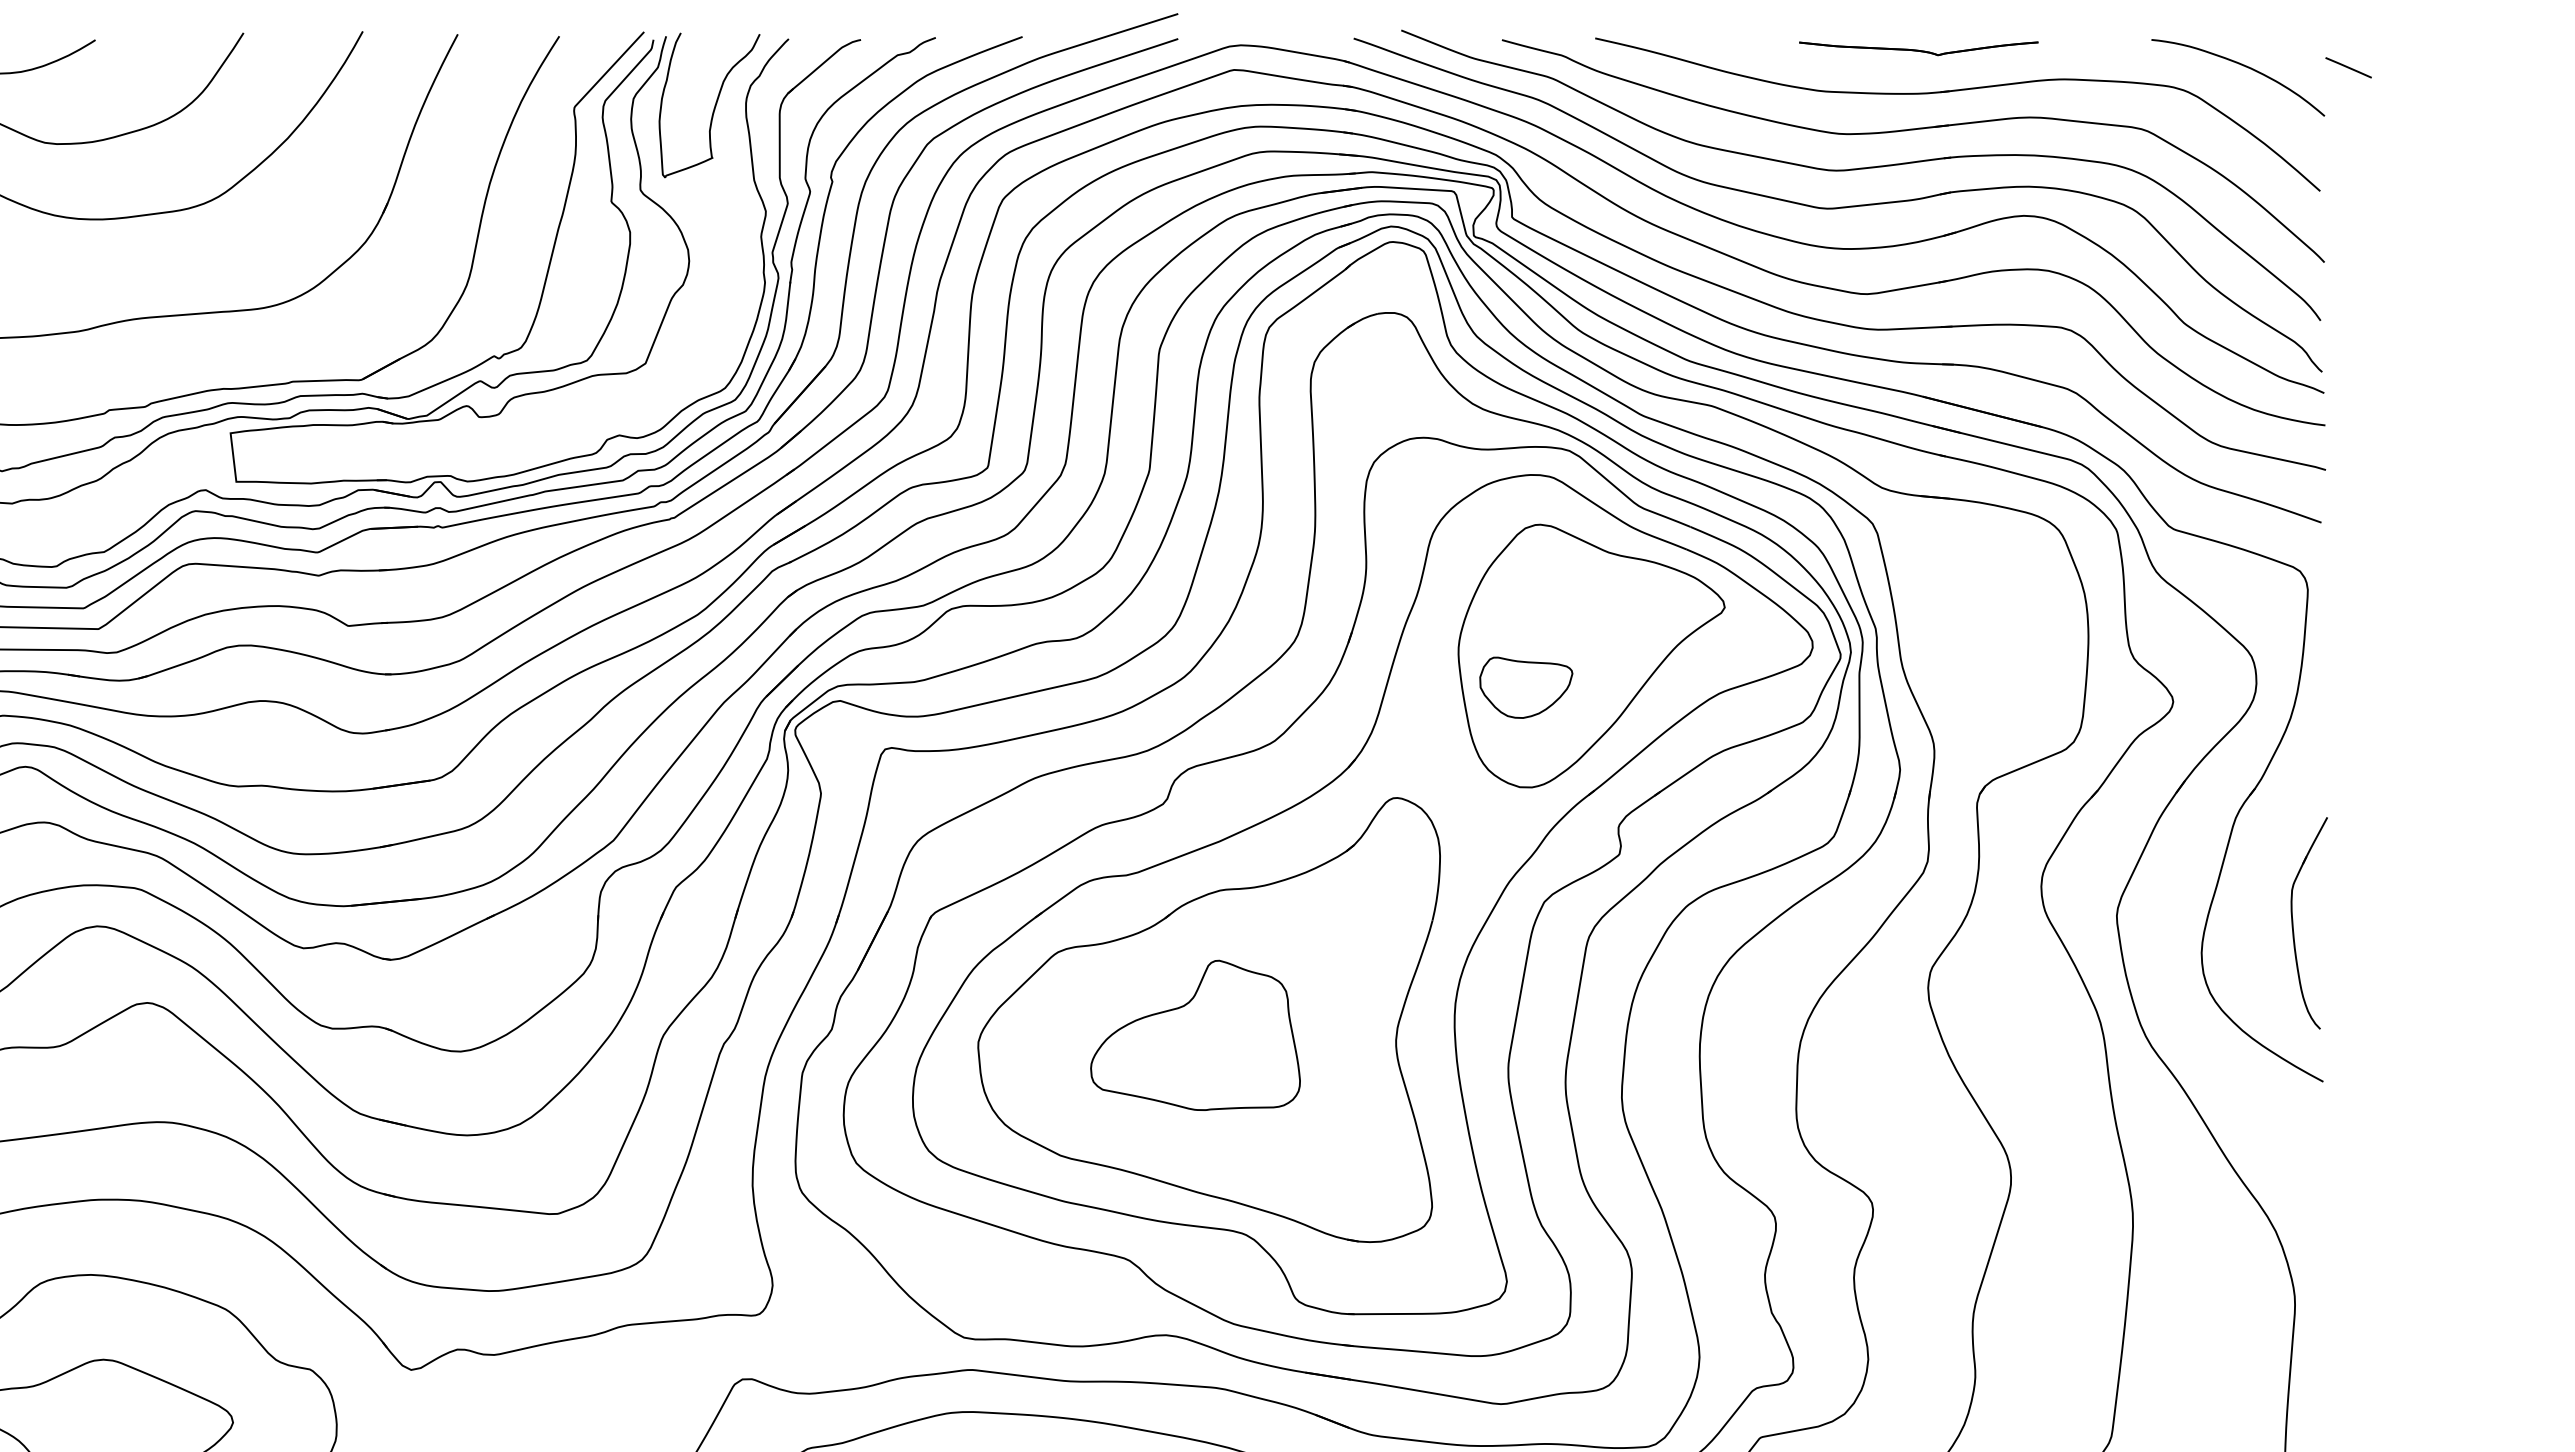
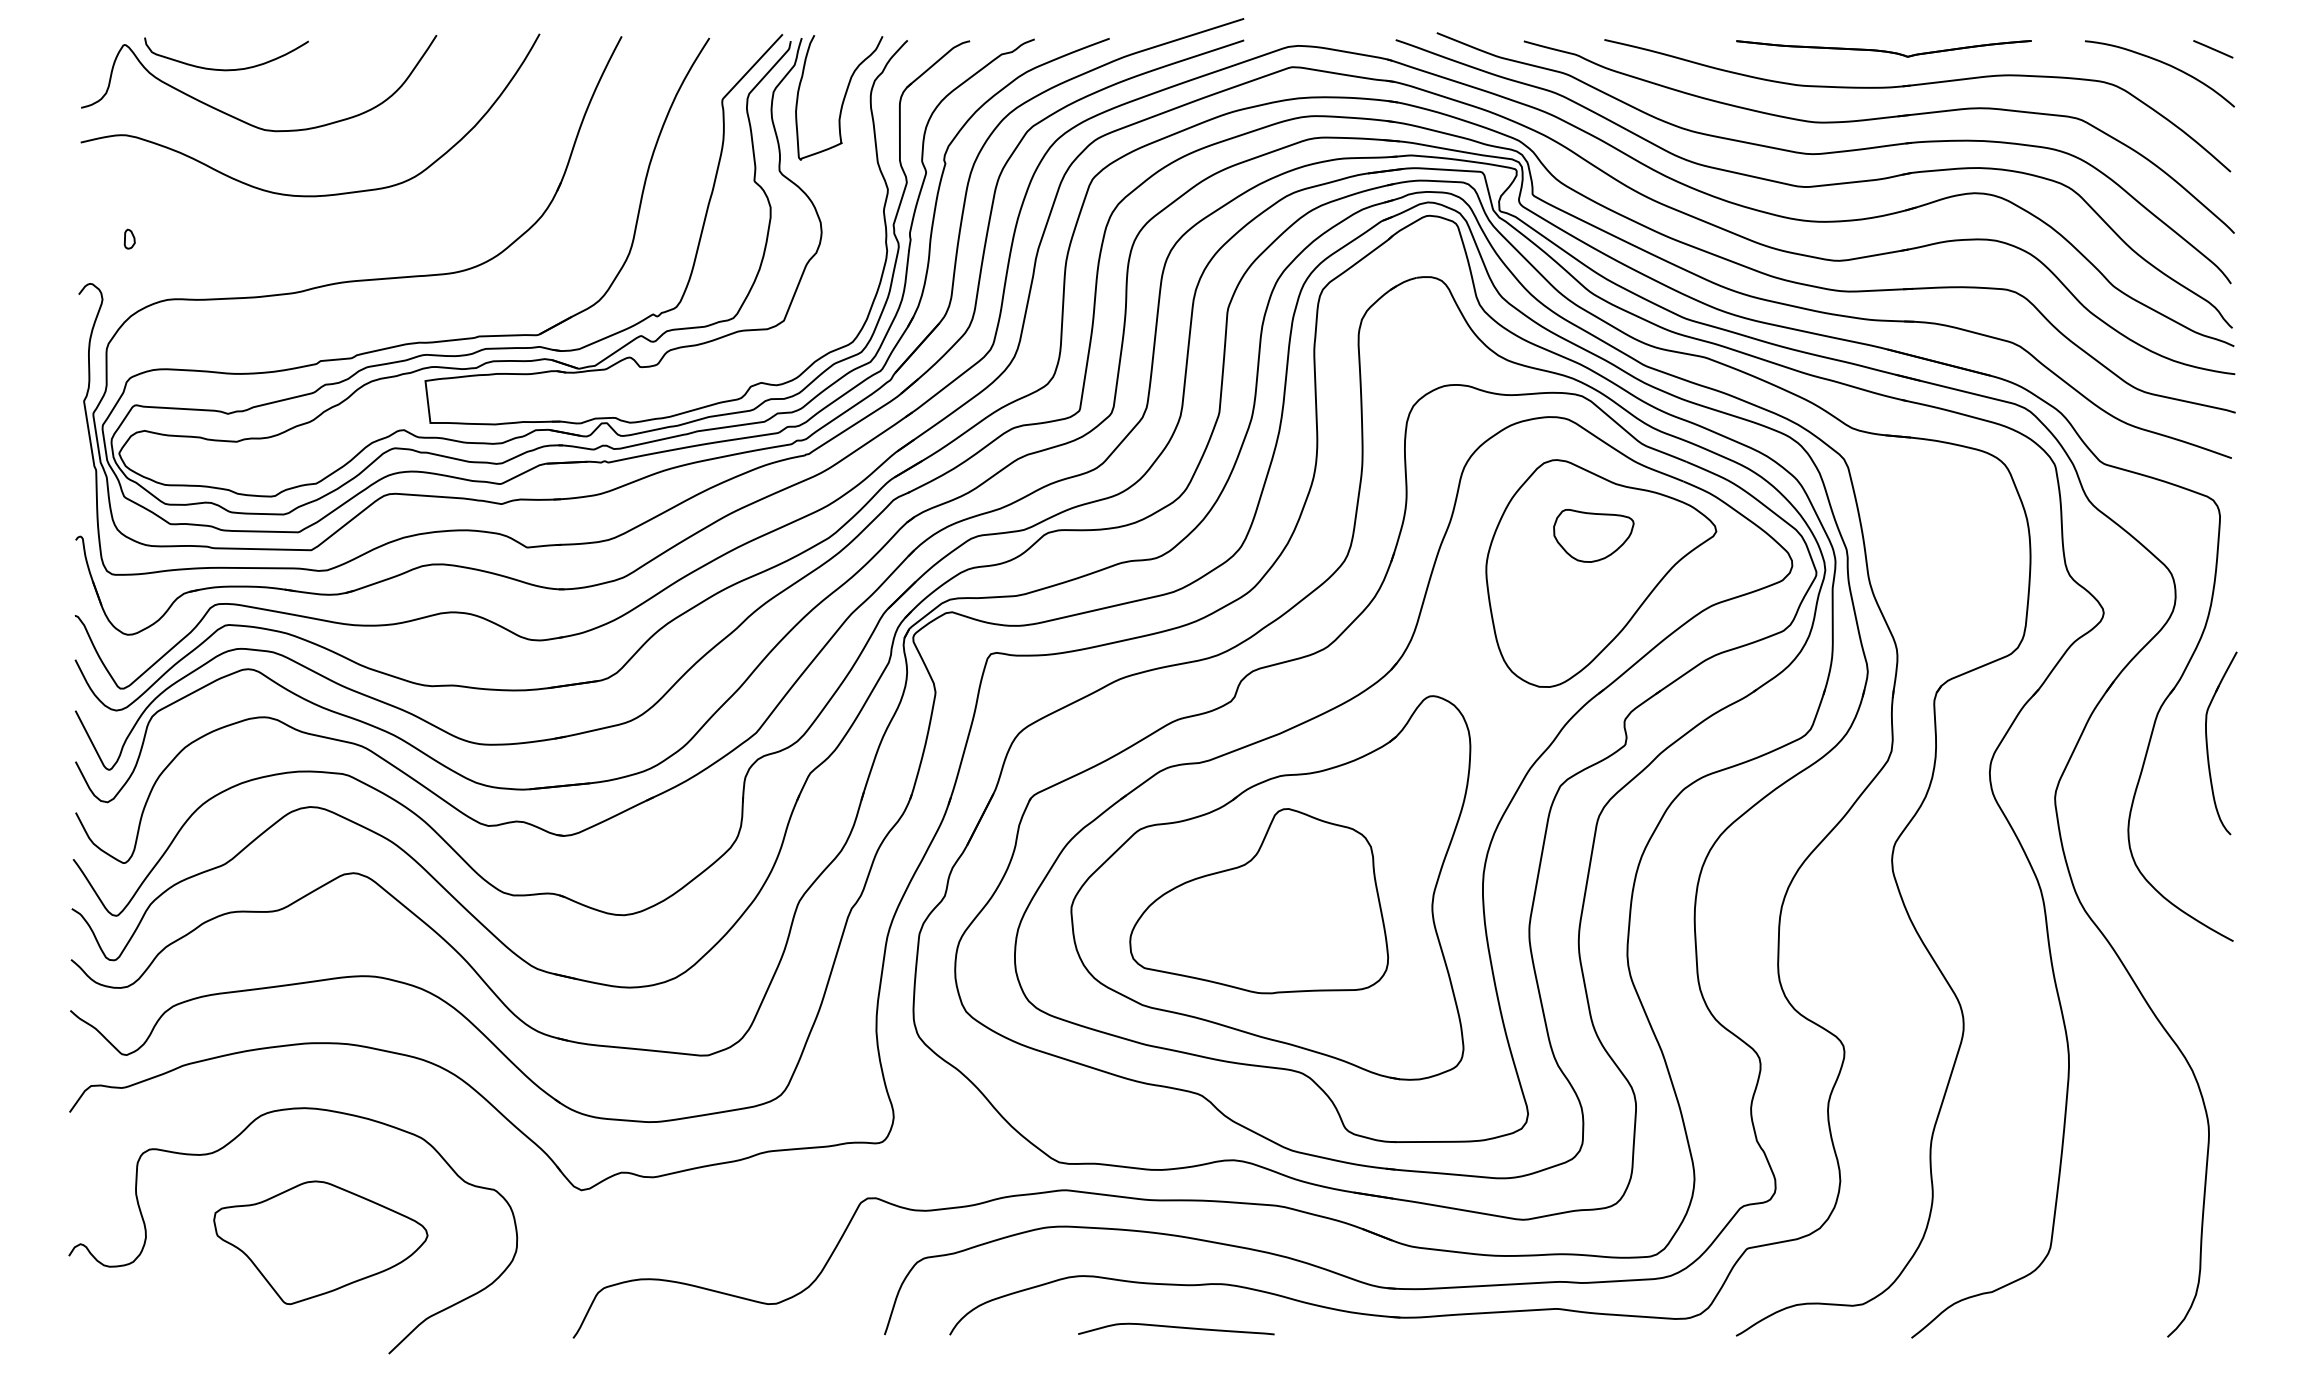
part: (1918, 48) -> (1883, 48), size x1.43
line: (2348, 68) -> (2213, 49), moved
part: (1525, 687) -> (1593, 535), moved
part: (2294, 929) -> (2208, 748), moved
part: (1194, 1035) -> (1258, 901), size x1.43

